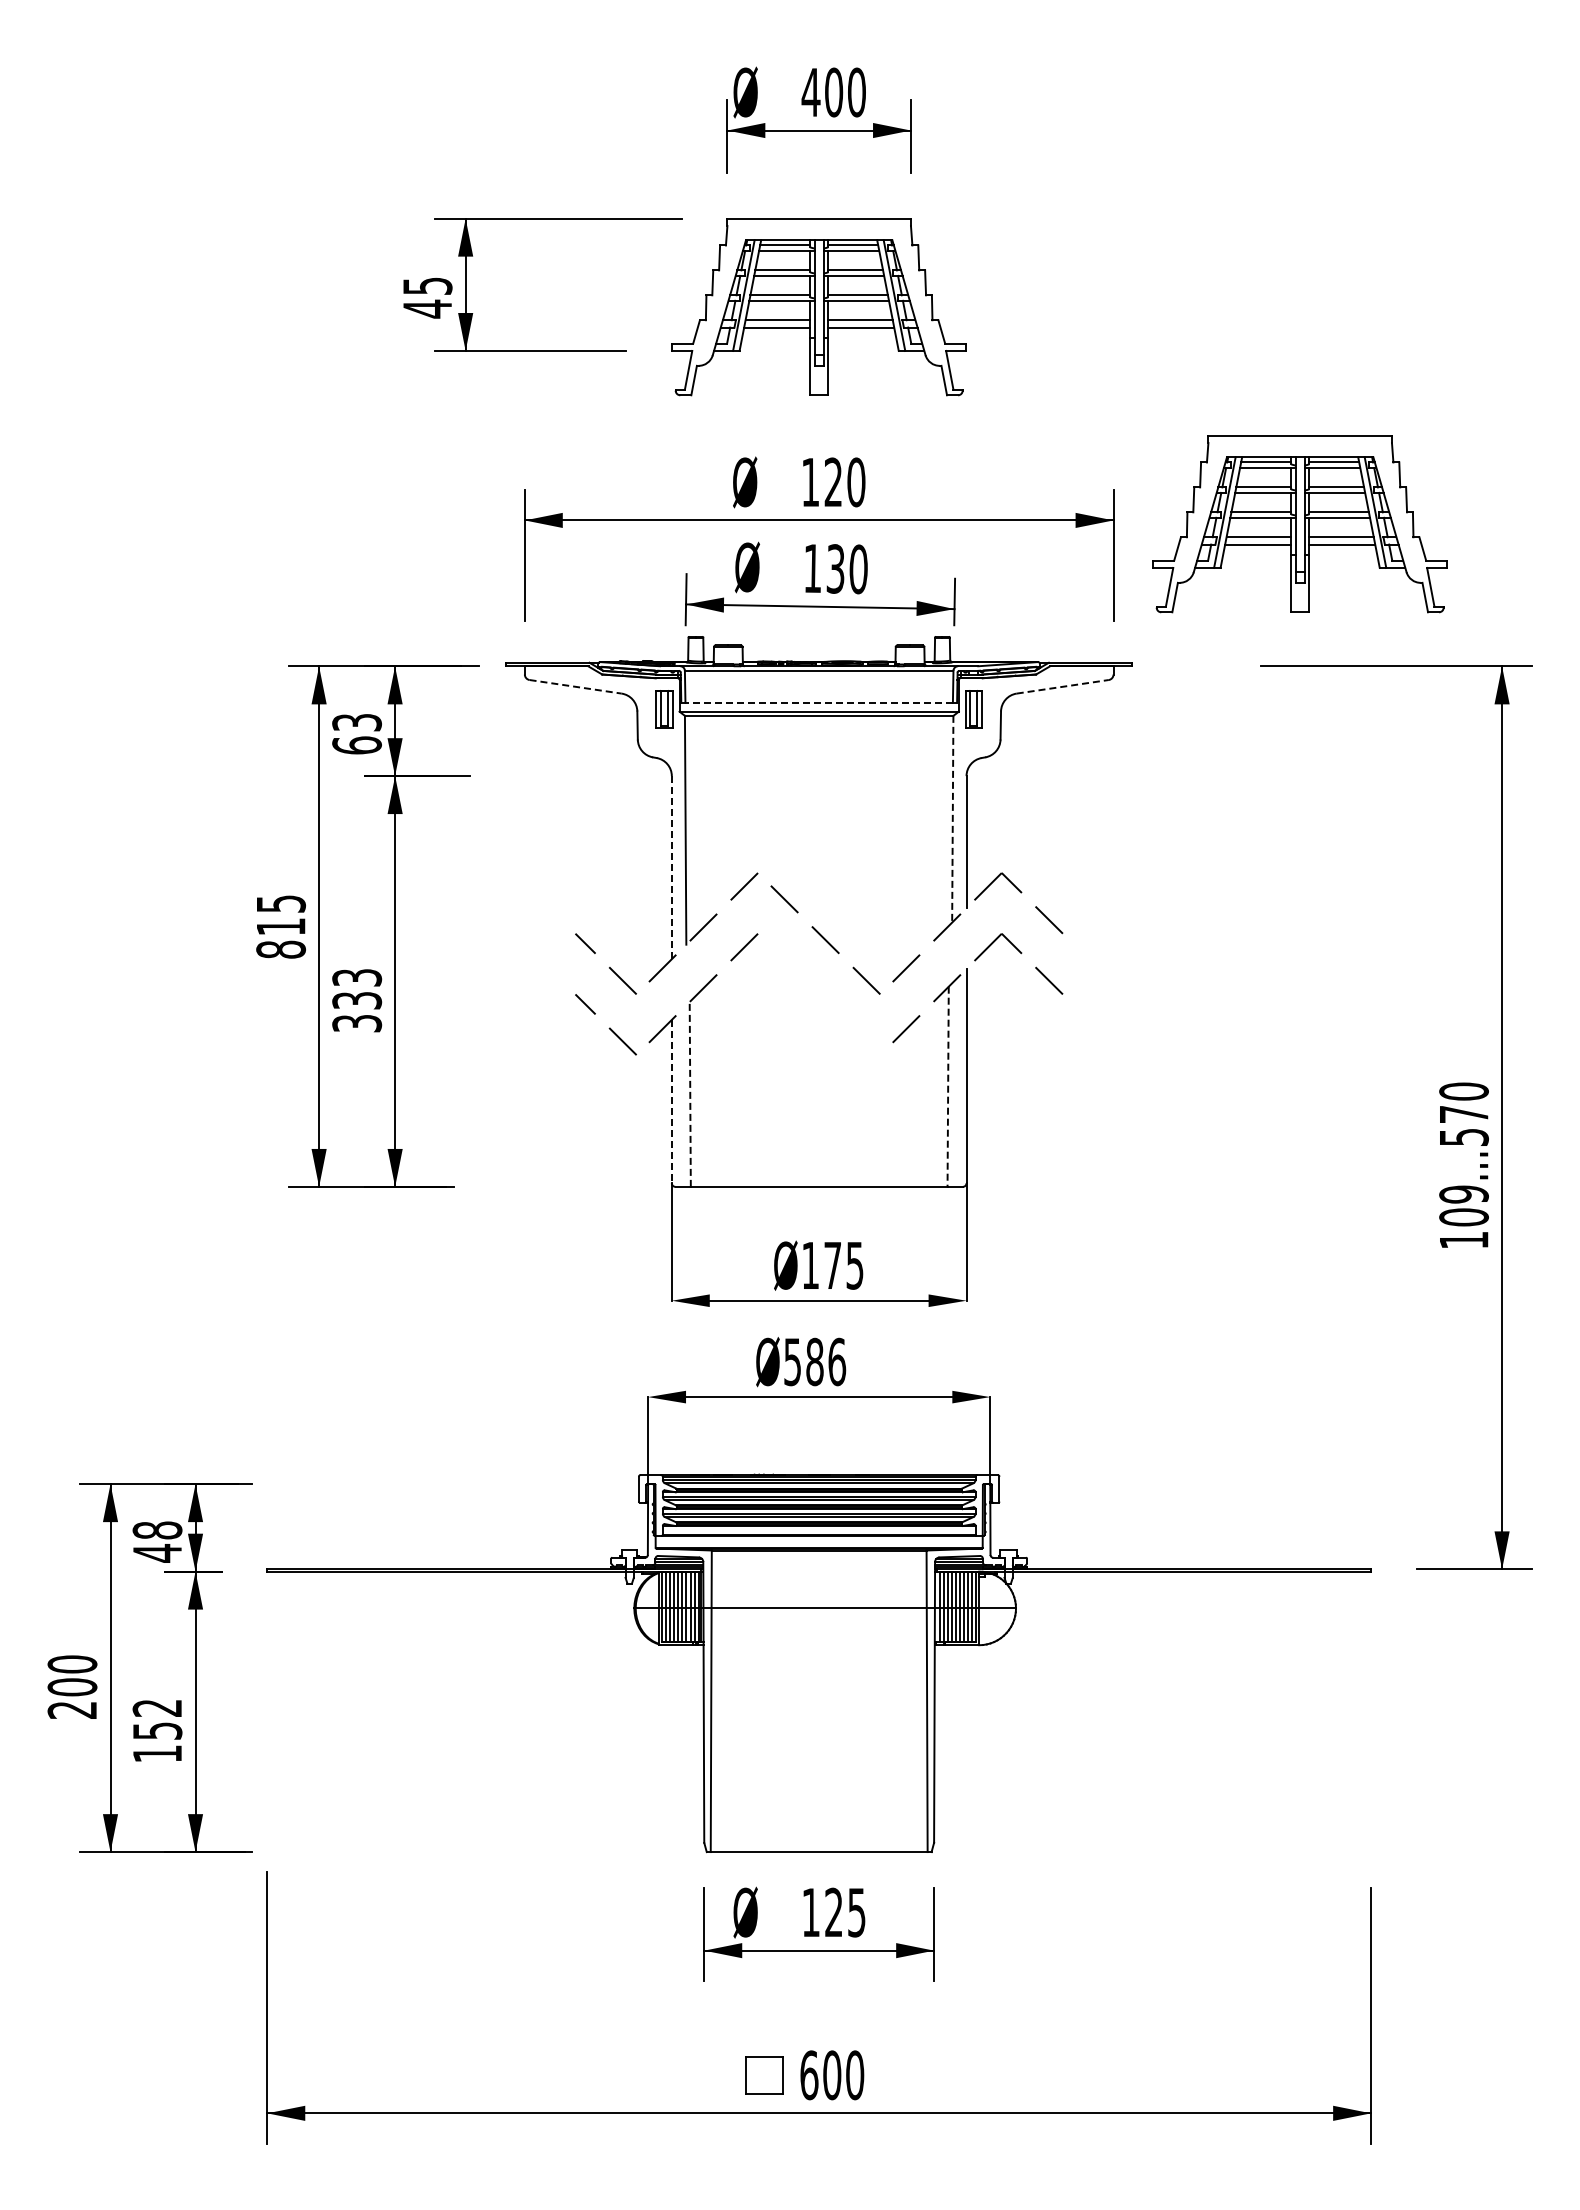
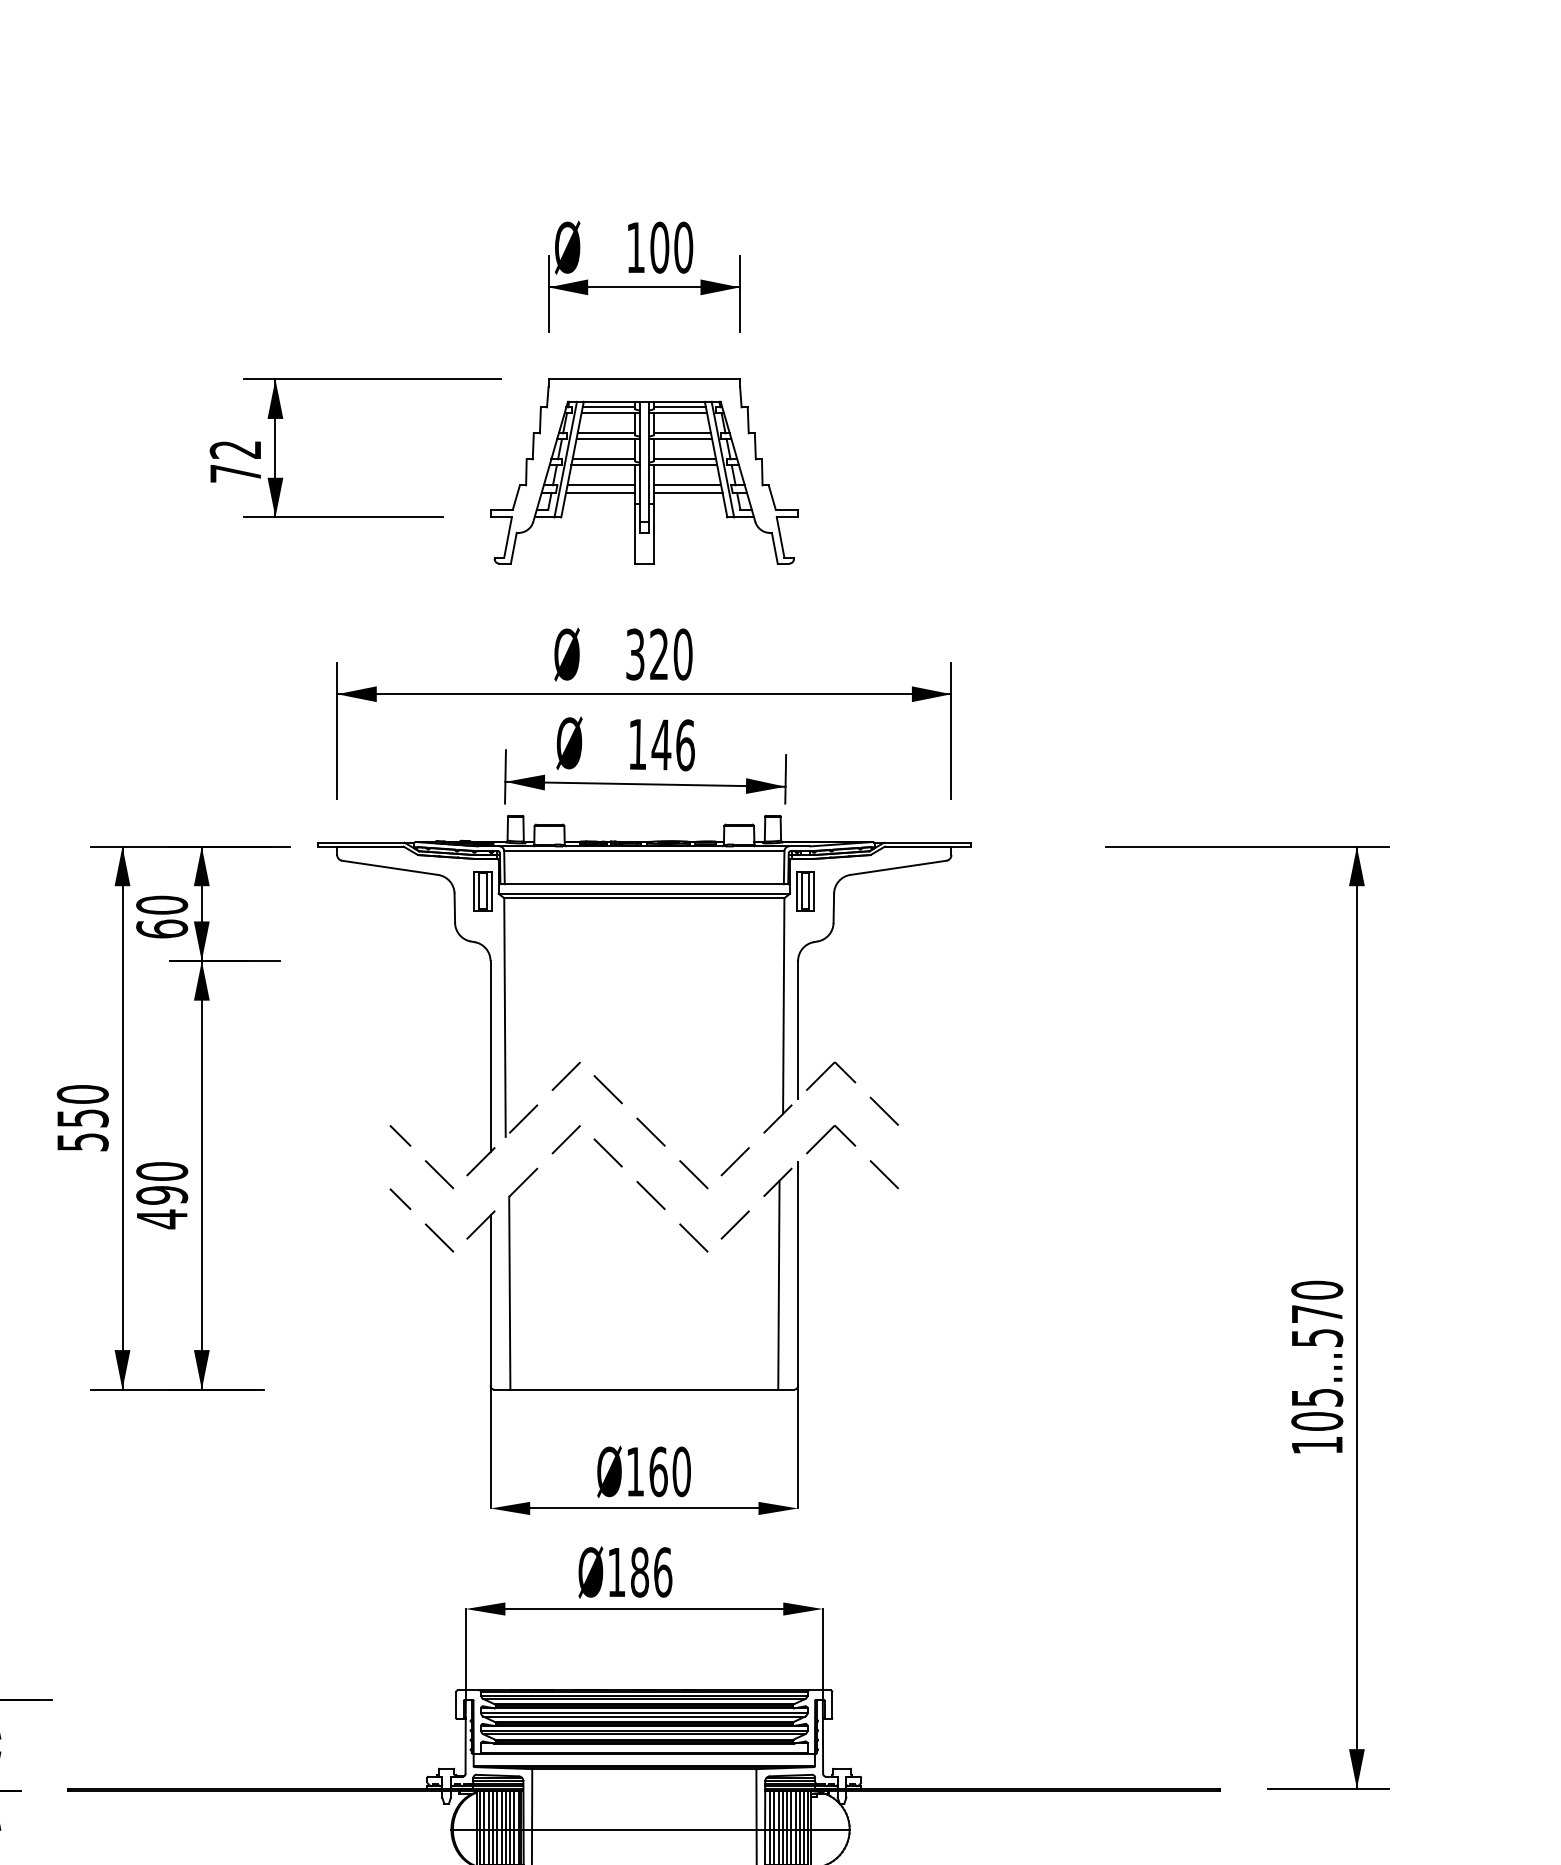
text: (810, 92) -> (635, 247), 400 -> 100
text: (427, 297) -> (235, 461), 45 -> 72
text: (810, 482) -> (635, 654), 120 -> 320
part: (1299, 524) -> (1145, 698), removed
text: (846, 569) -> (672, 745), 130 -> 146
line: (575, 686) -> (390, 867), dashed -> solid
line: (1062, 686) -> (898, 867), dashed -> solid
line: (819, 702) -> (644, 884), dashed -> solid
text: (356, 722) -> (161, 905), 63 -> 60
line: (952, 819) -> (783, 1006), dashed -> solid
line: (671, 867) -> (490, 1056), dashed -> solid
text: (281, 926) -> (83, 1117), 815 -> 550
text: (357, 1000) -> (162, 1195), 333 -> 490
line: (825, 1000) -> (650, 1195), added
line: (948, 1087) -> (779, 1285), dashed -> solid
line: (690, 1093) -> (510, 1292), dashed -> solid
line: (671, 1101) -> (490, 1300), dashed -> solid
text: (1463, 1194) -> (1316, 1397), 109...570 -> 105...570
text: (843, 1265) -> (669, 1471), Ø175 -> Ø160
text: (792, 1362) -> (616, 1572), Ø586 -> Ø186

